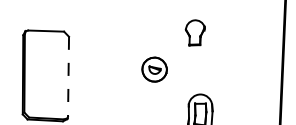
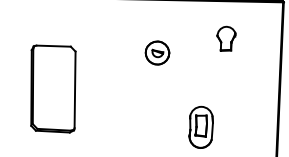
part: (195, 32) -> (226, 38), moved
part: (154, 69) -> (157, 52), moved
line: (68, 77) -> (75, 90), dashed -> solid

